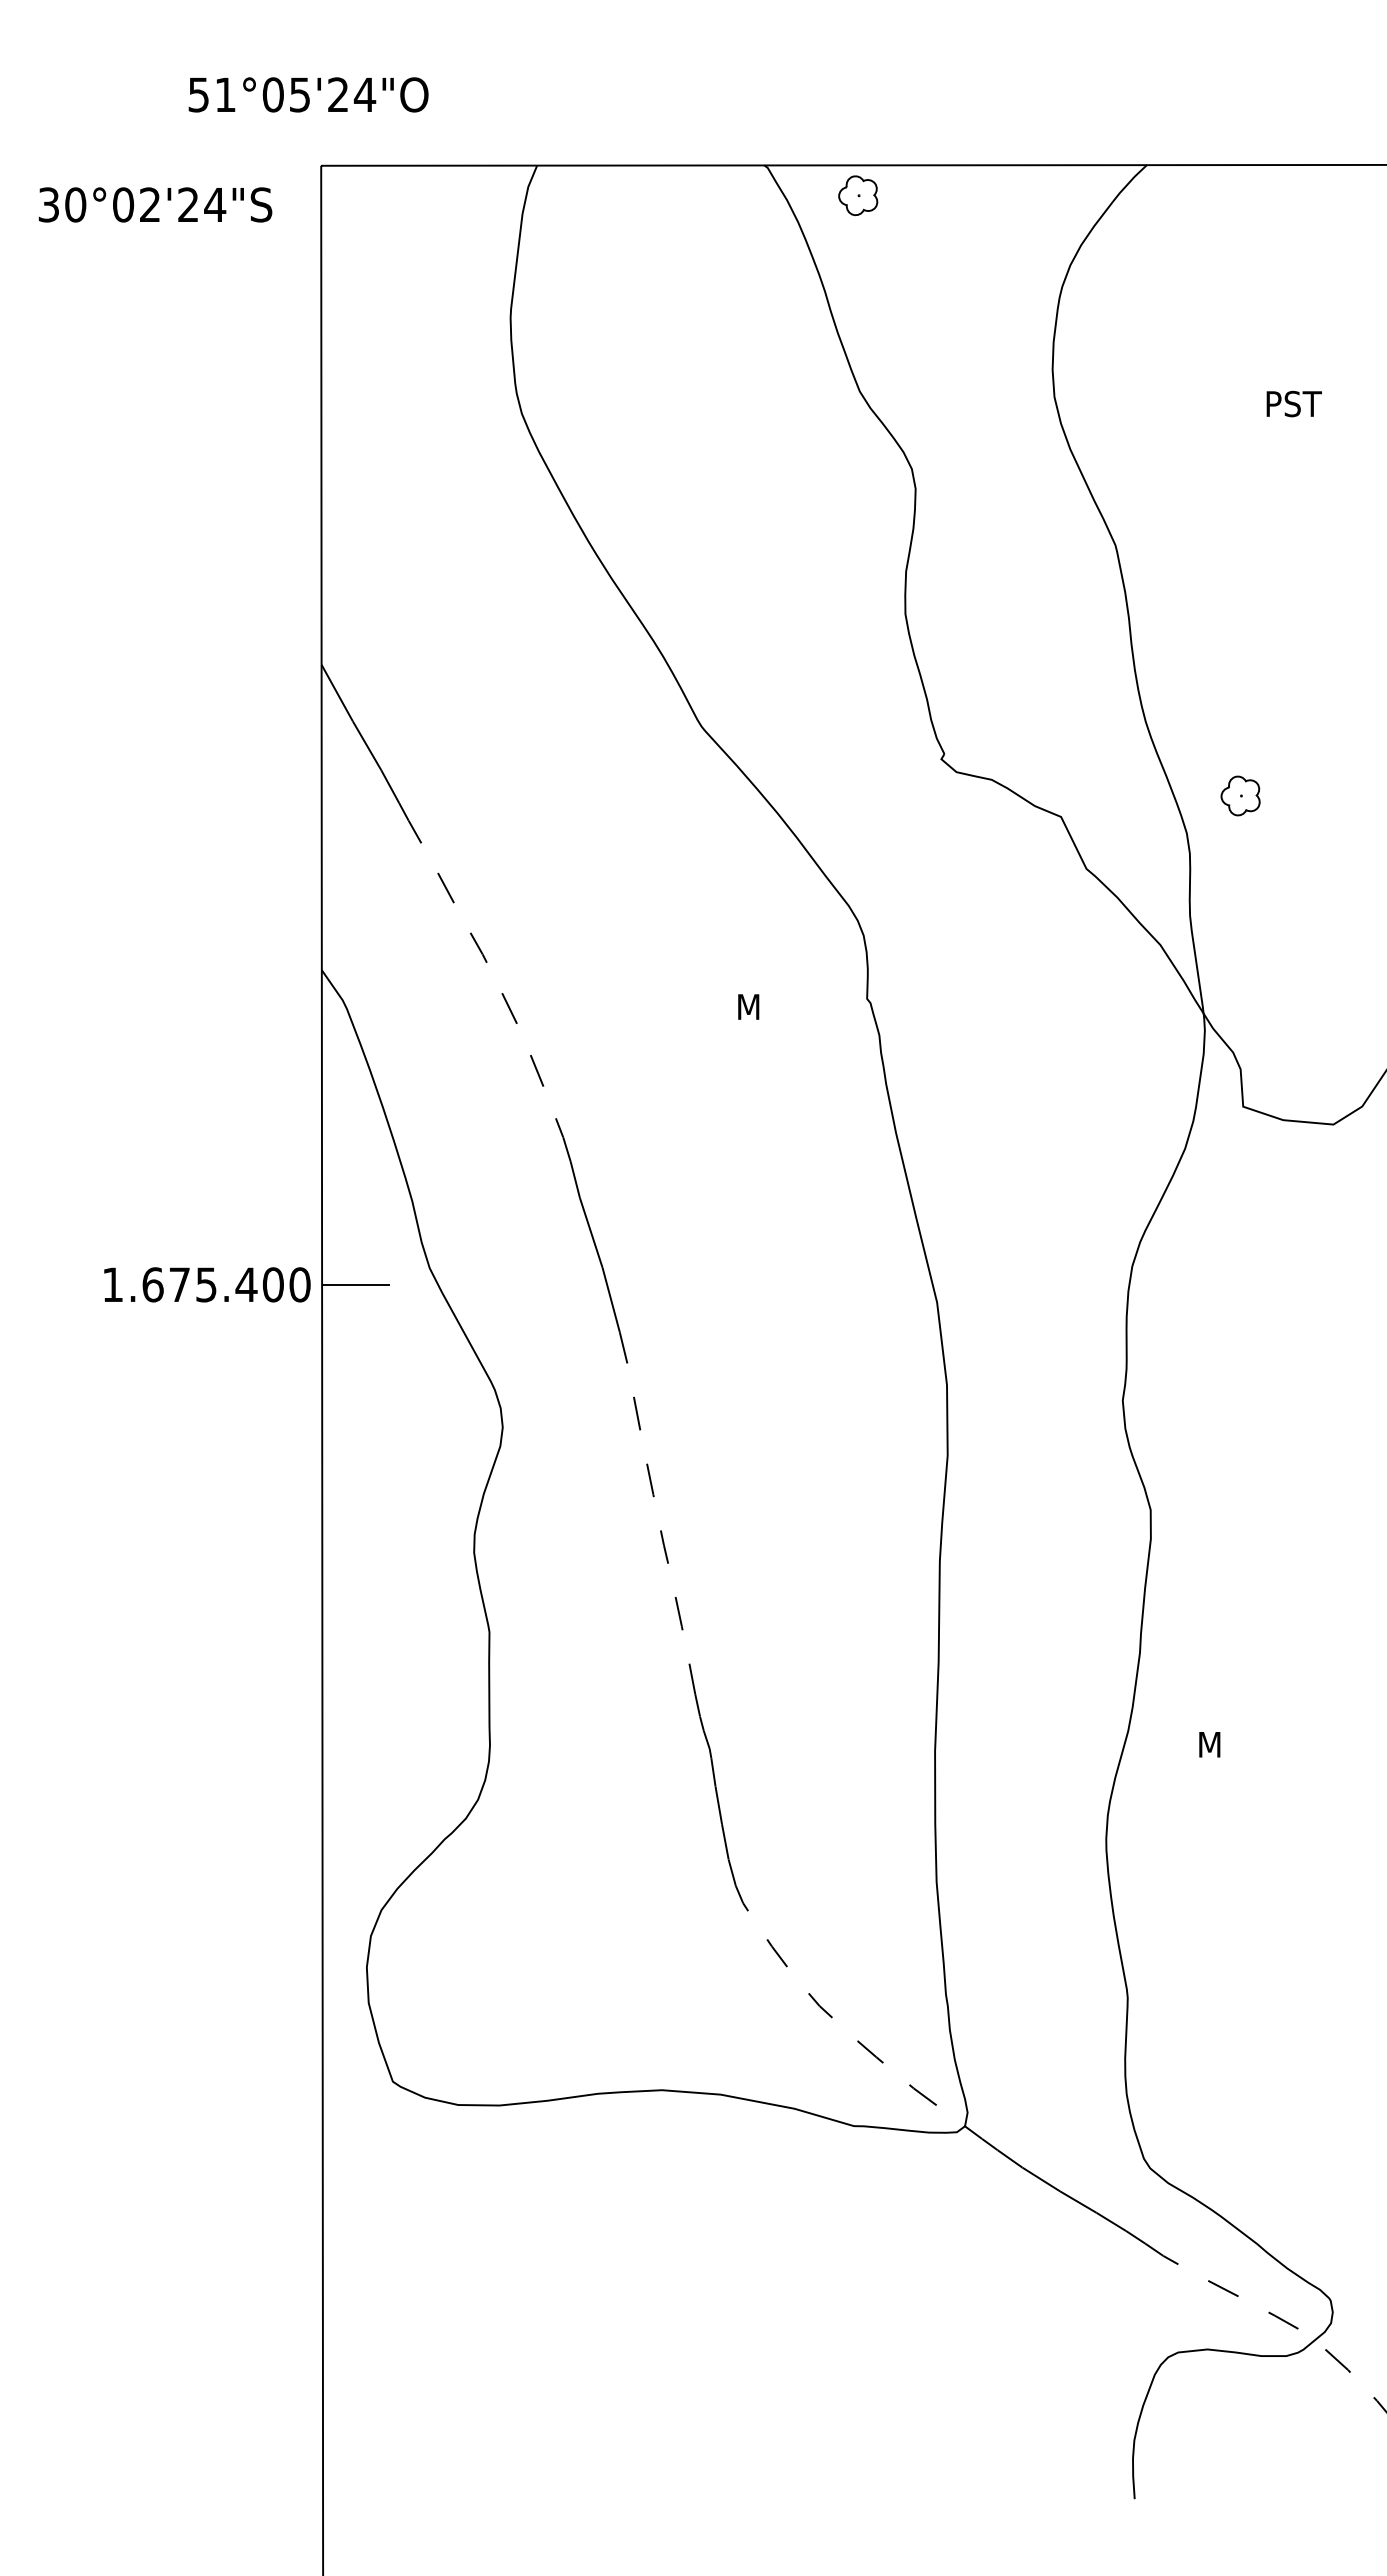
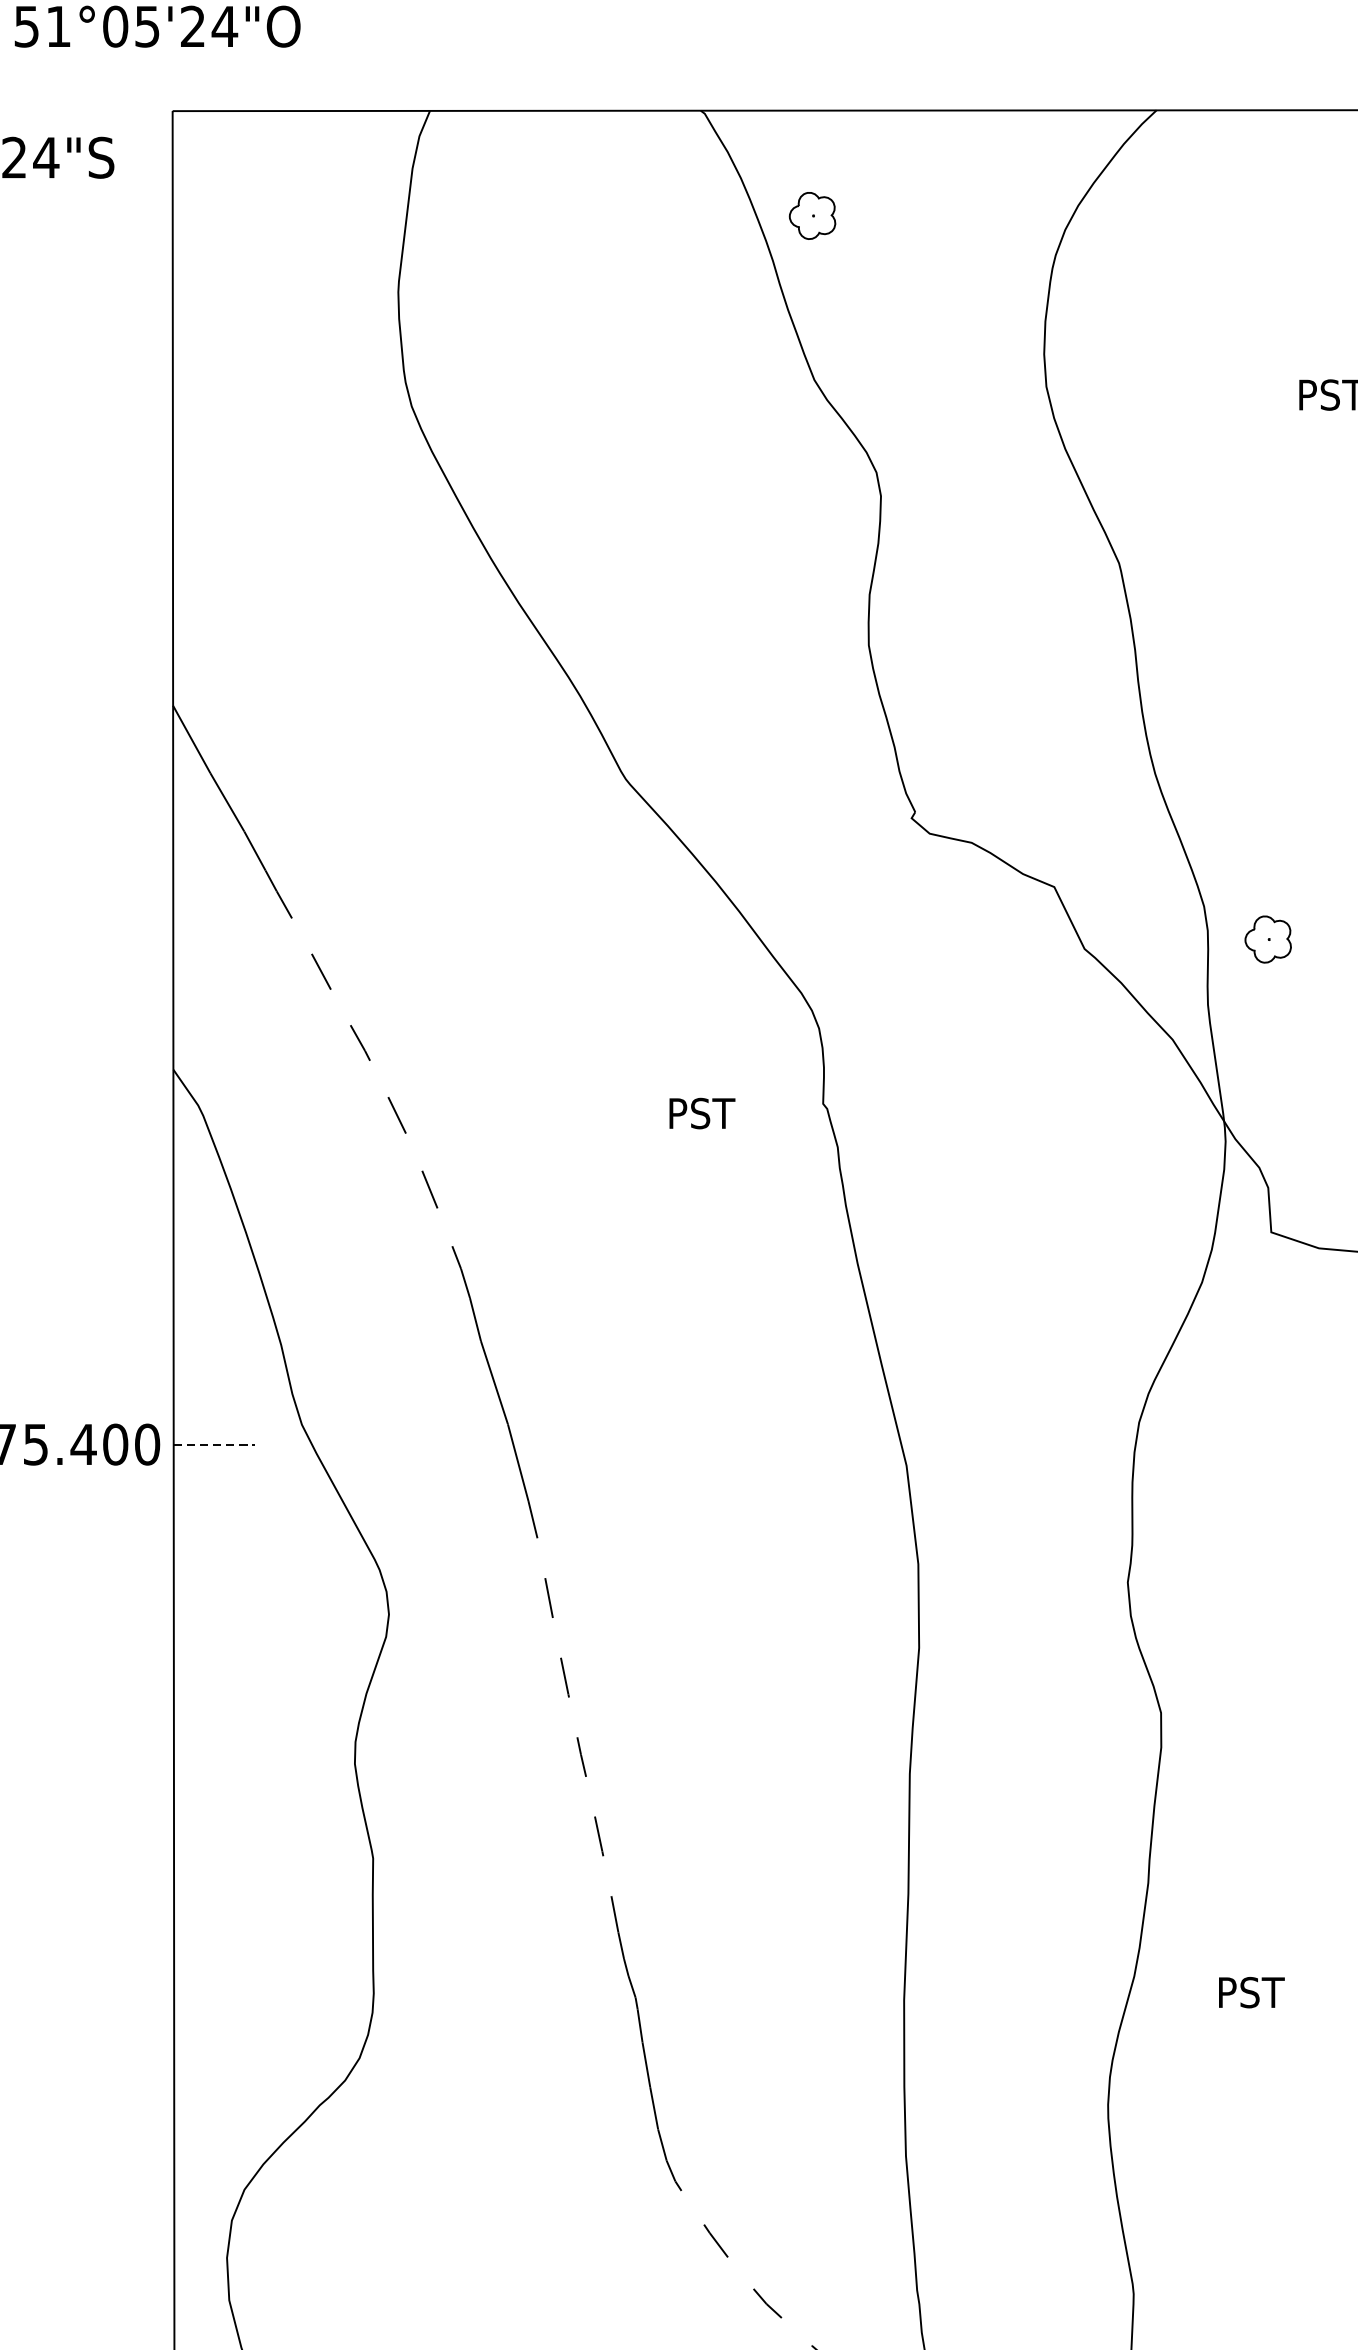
part: (858, 195) -> (812, 215), moved
part: (1240, 795) -> (1268, 938), moved
text: (767, 1006) -> (704, 1112), M -> PST
line: (356, 1284) -> (214, 1444), solid -> dashed
text: (1228, 1744) -> (1253, 1992), M -> PST

